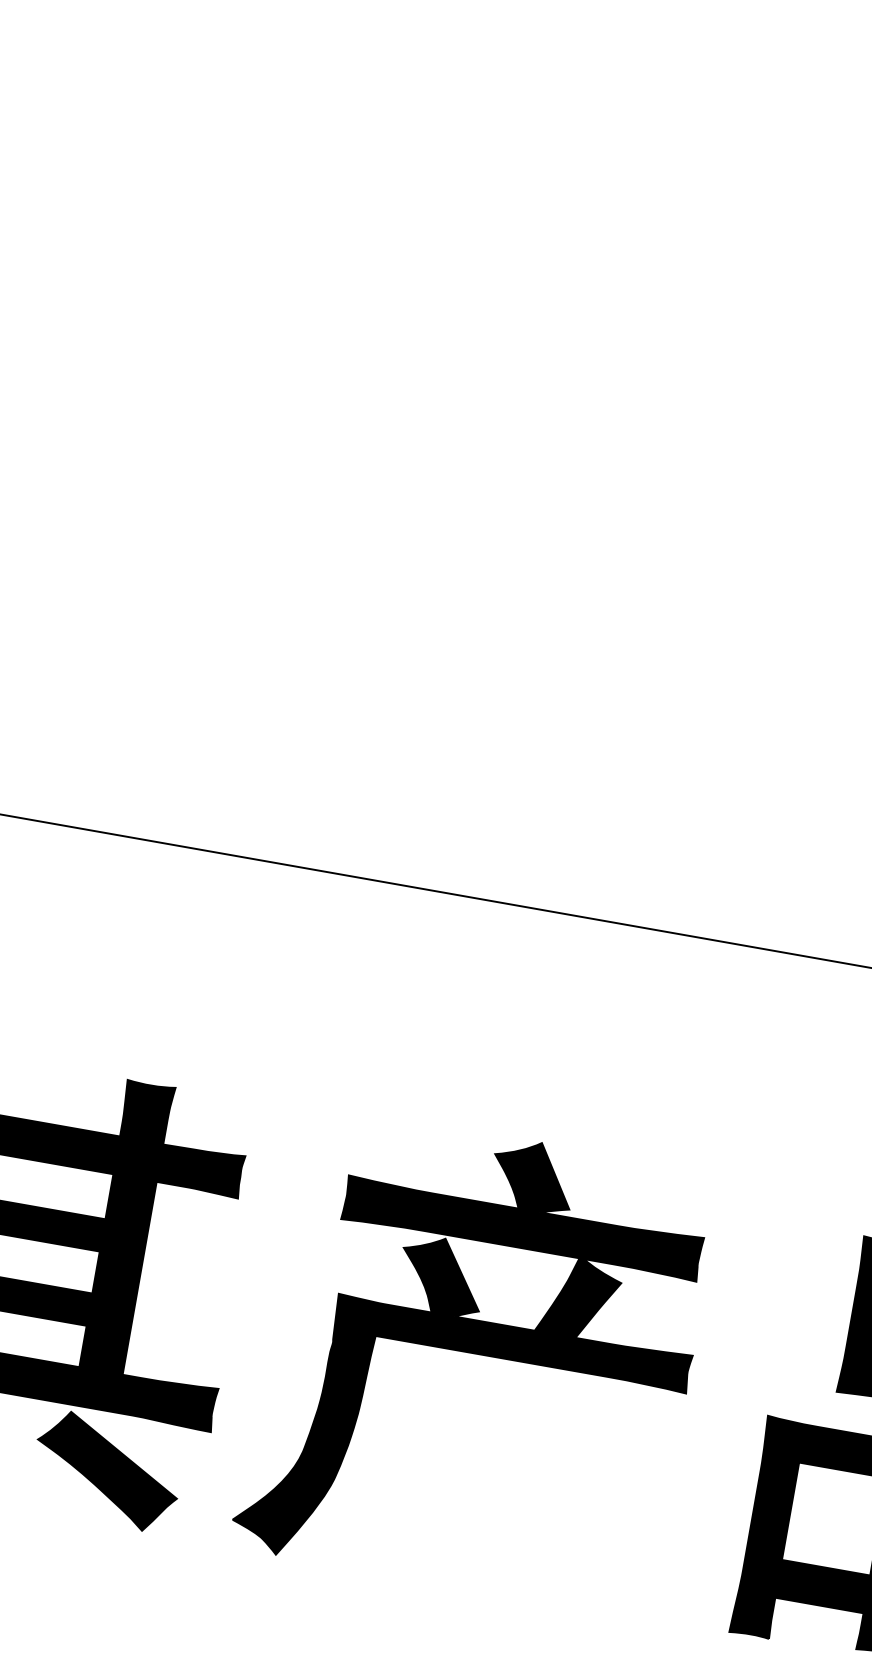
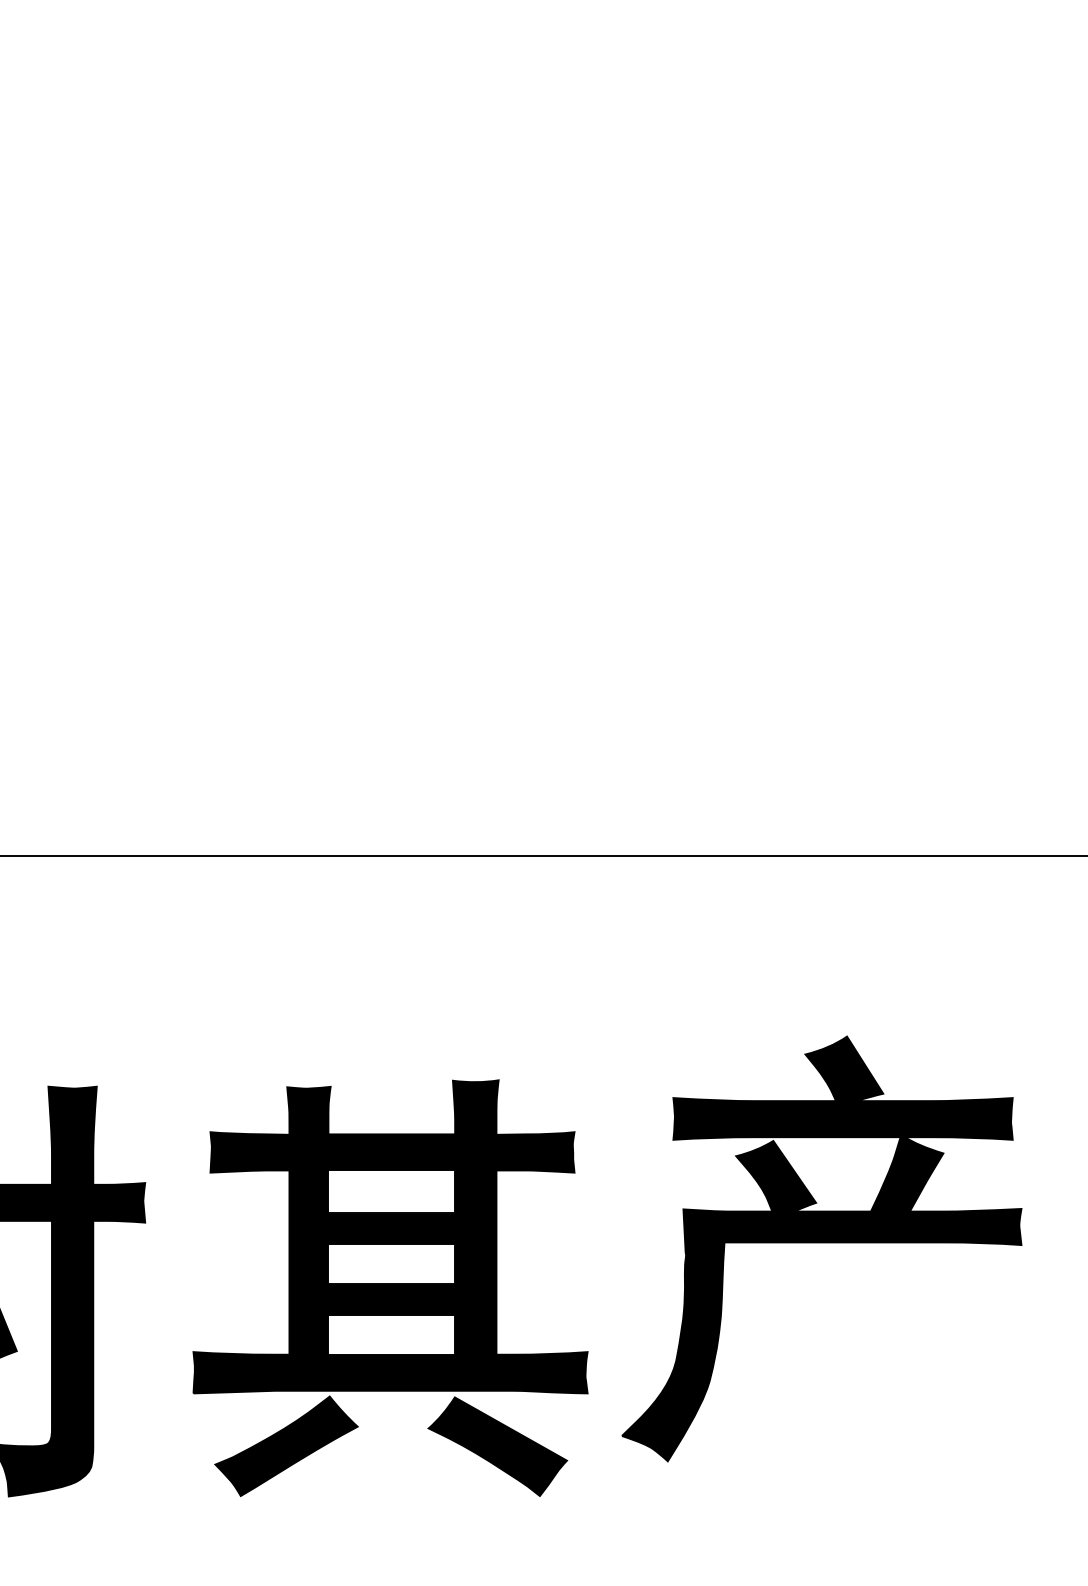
part: (476, 1360) -> (821, 1248), moved

